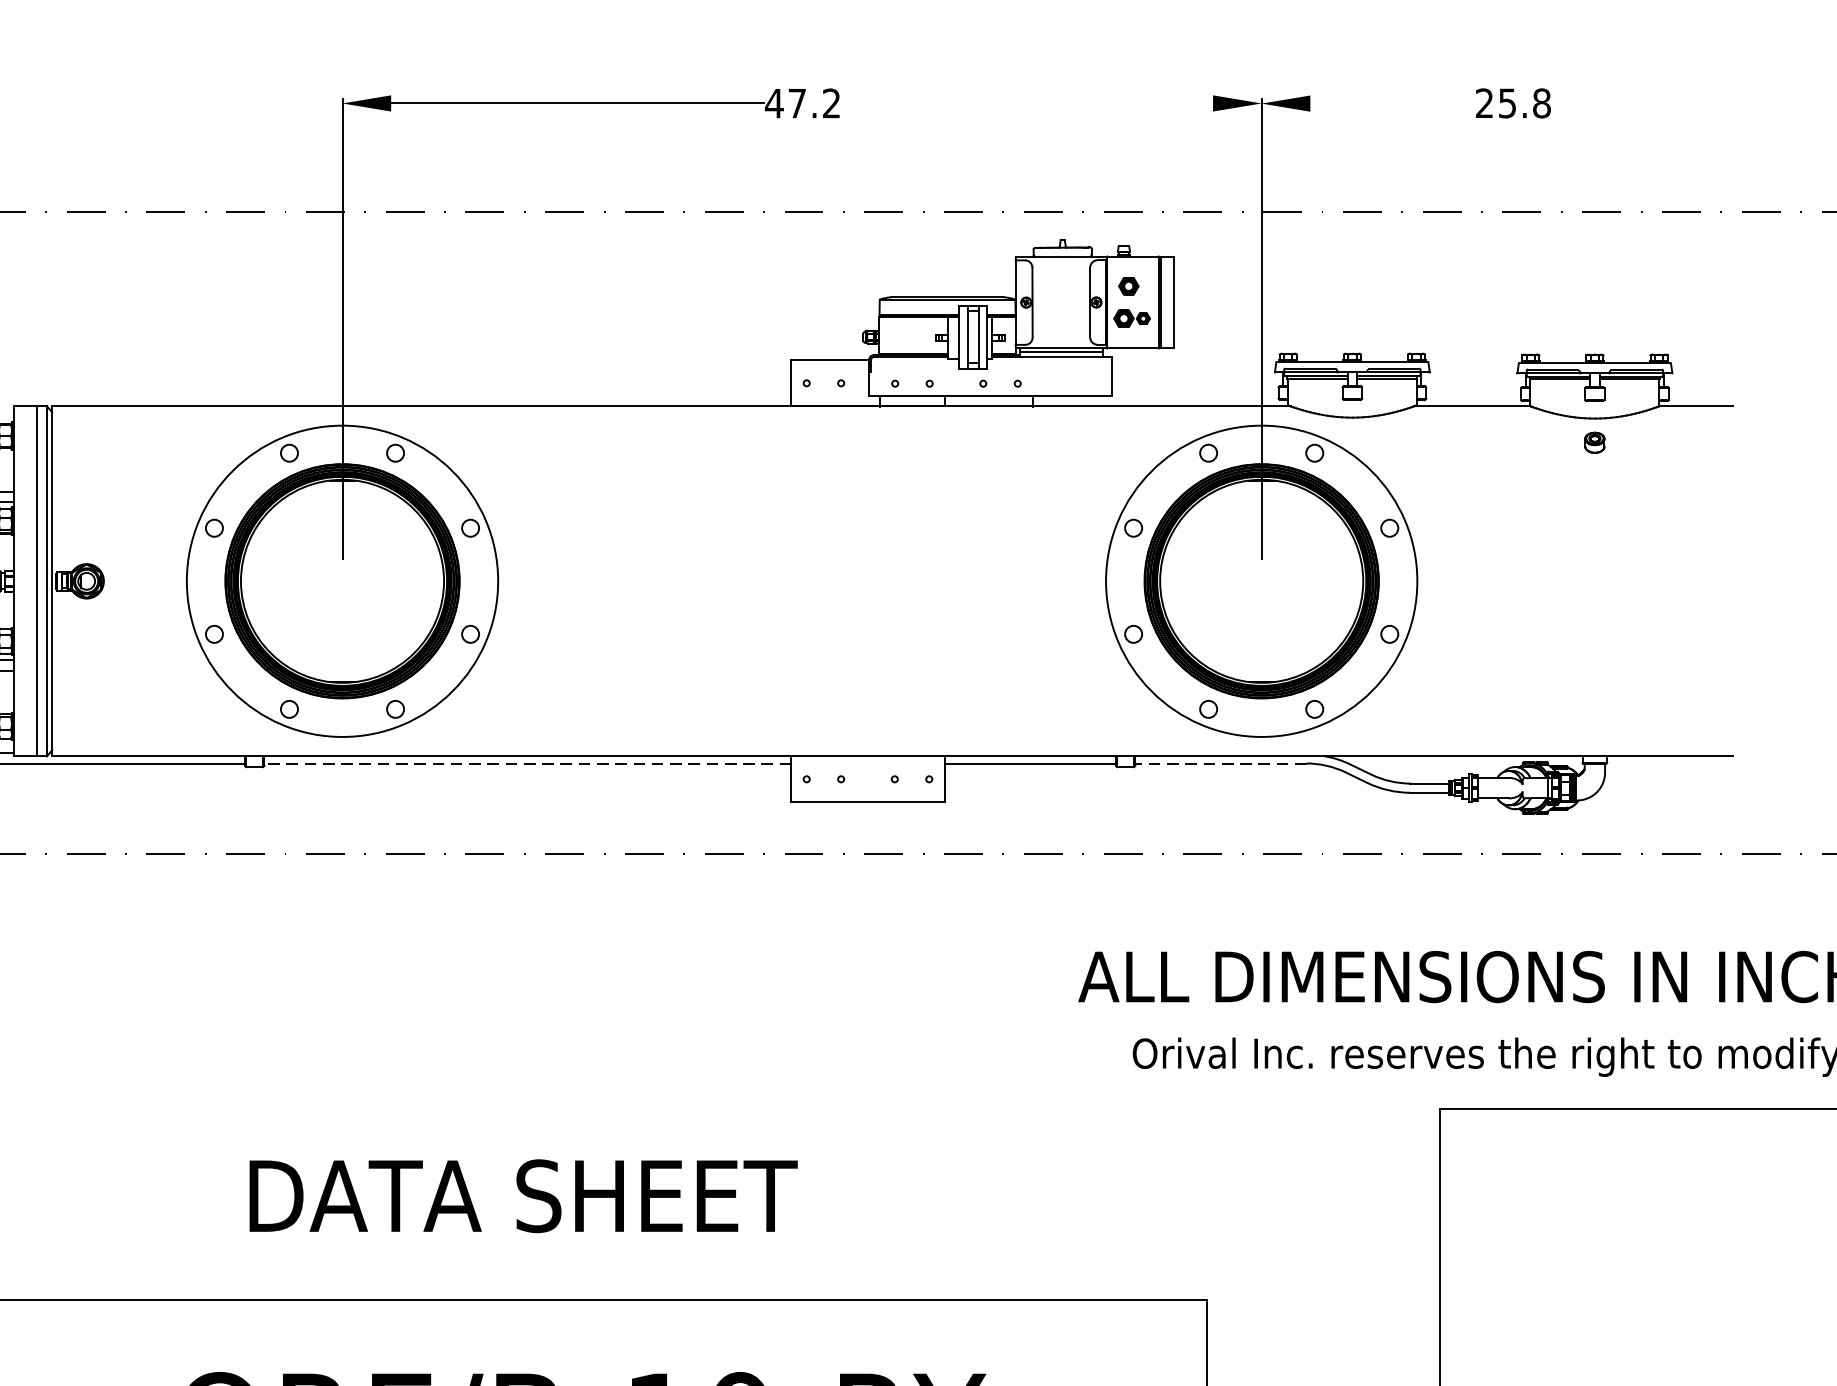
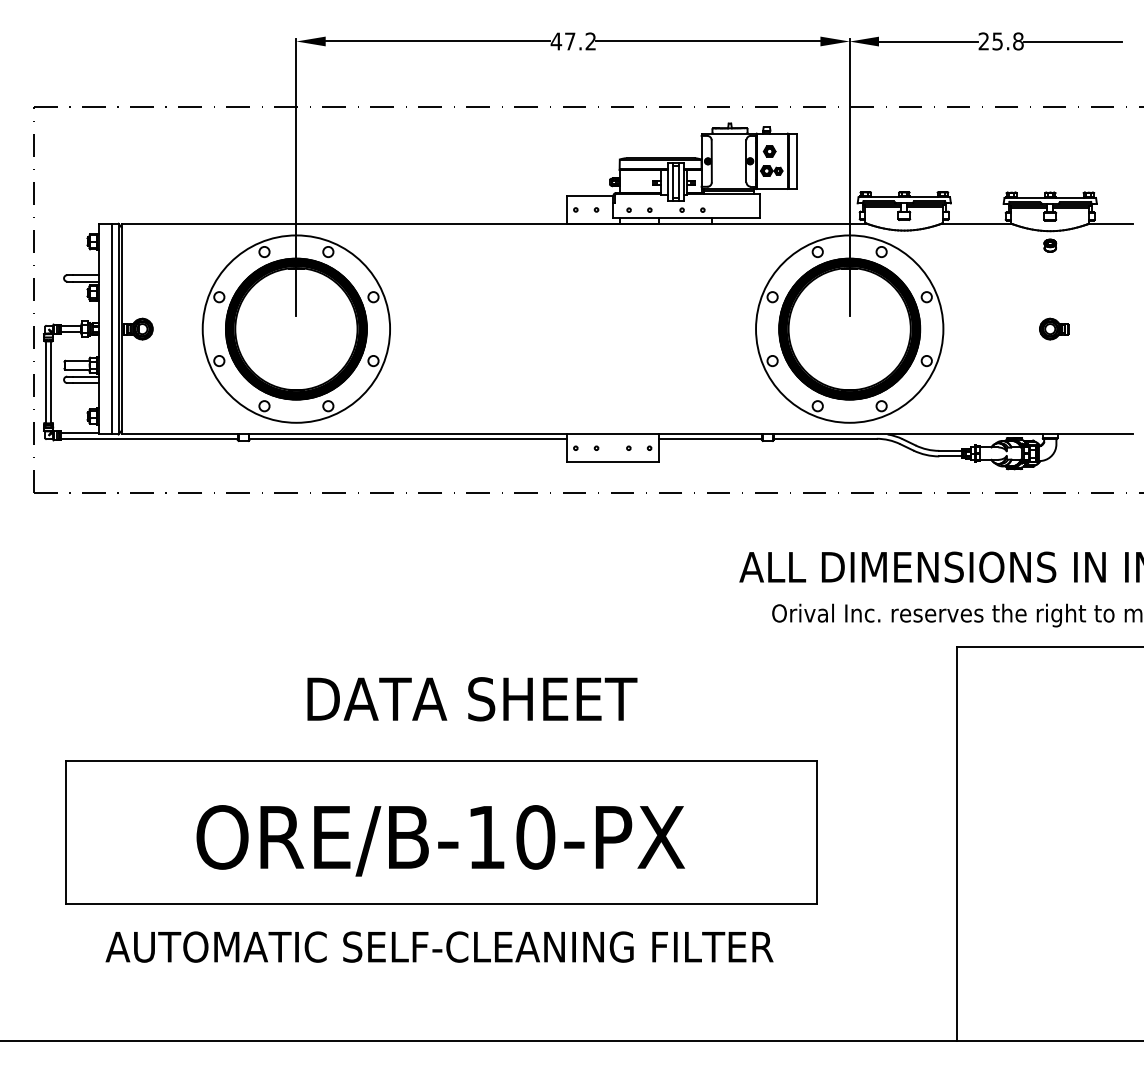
line: (1027, 103) -> (708, 41), added
line: (1390, 103) -> (927, 41), added
line: (1631, 103) -> (1072, 41), added
part: (1601, 580) -> (1054, 328), added
line: (528, 763) -> (408, 438), dashed -> solid
line: (1221, 763) -> (825, 438), dashed -> solid
text: (523, 1196) -> (472, 699), moved

